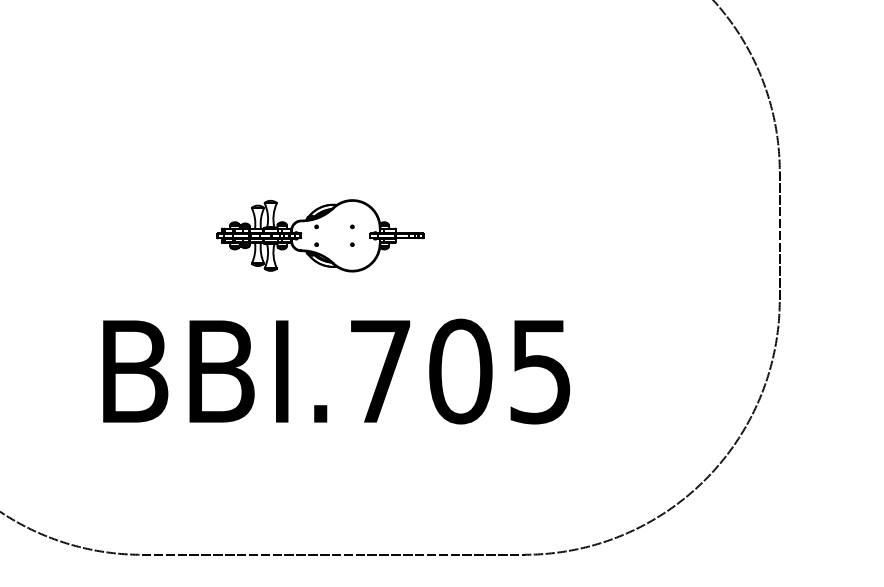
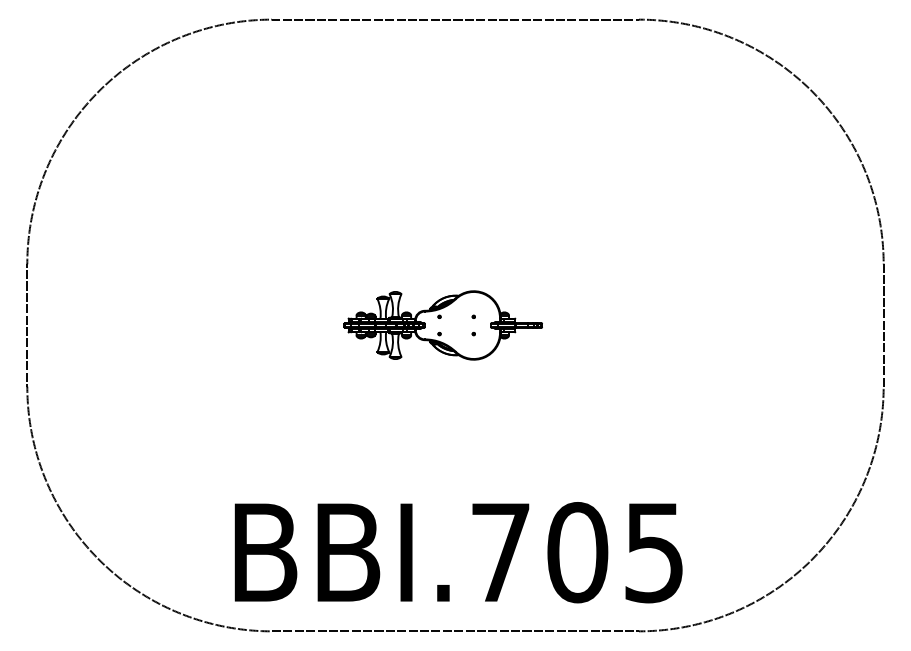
text: (336, 371) -> (458, 552), moved

